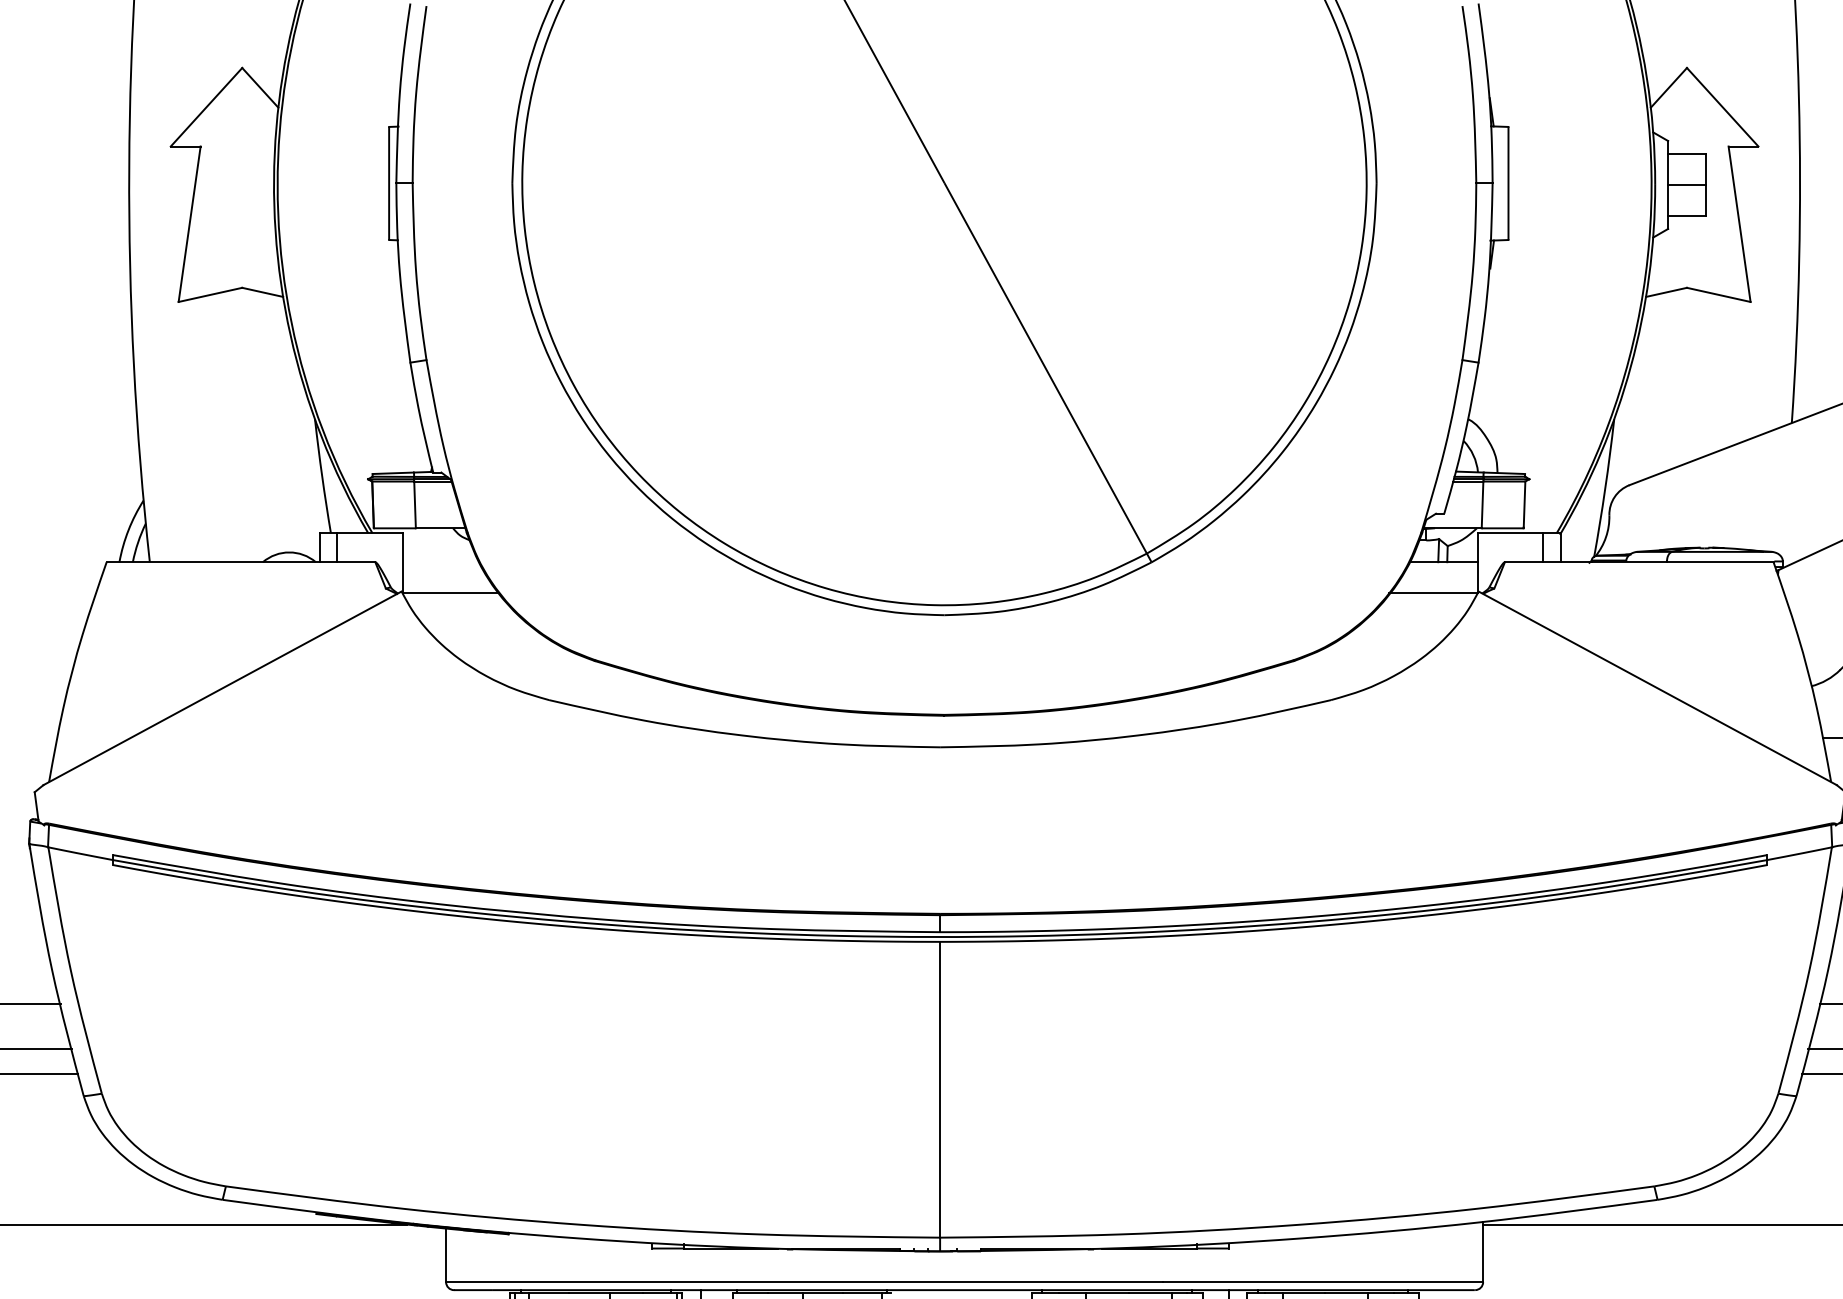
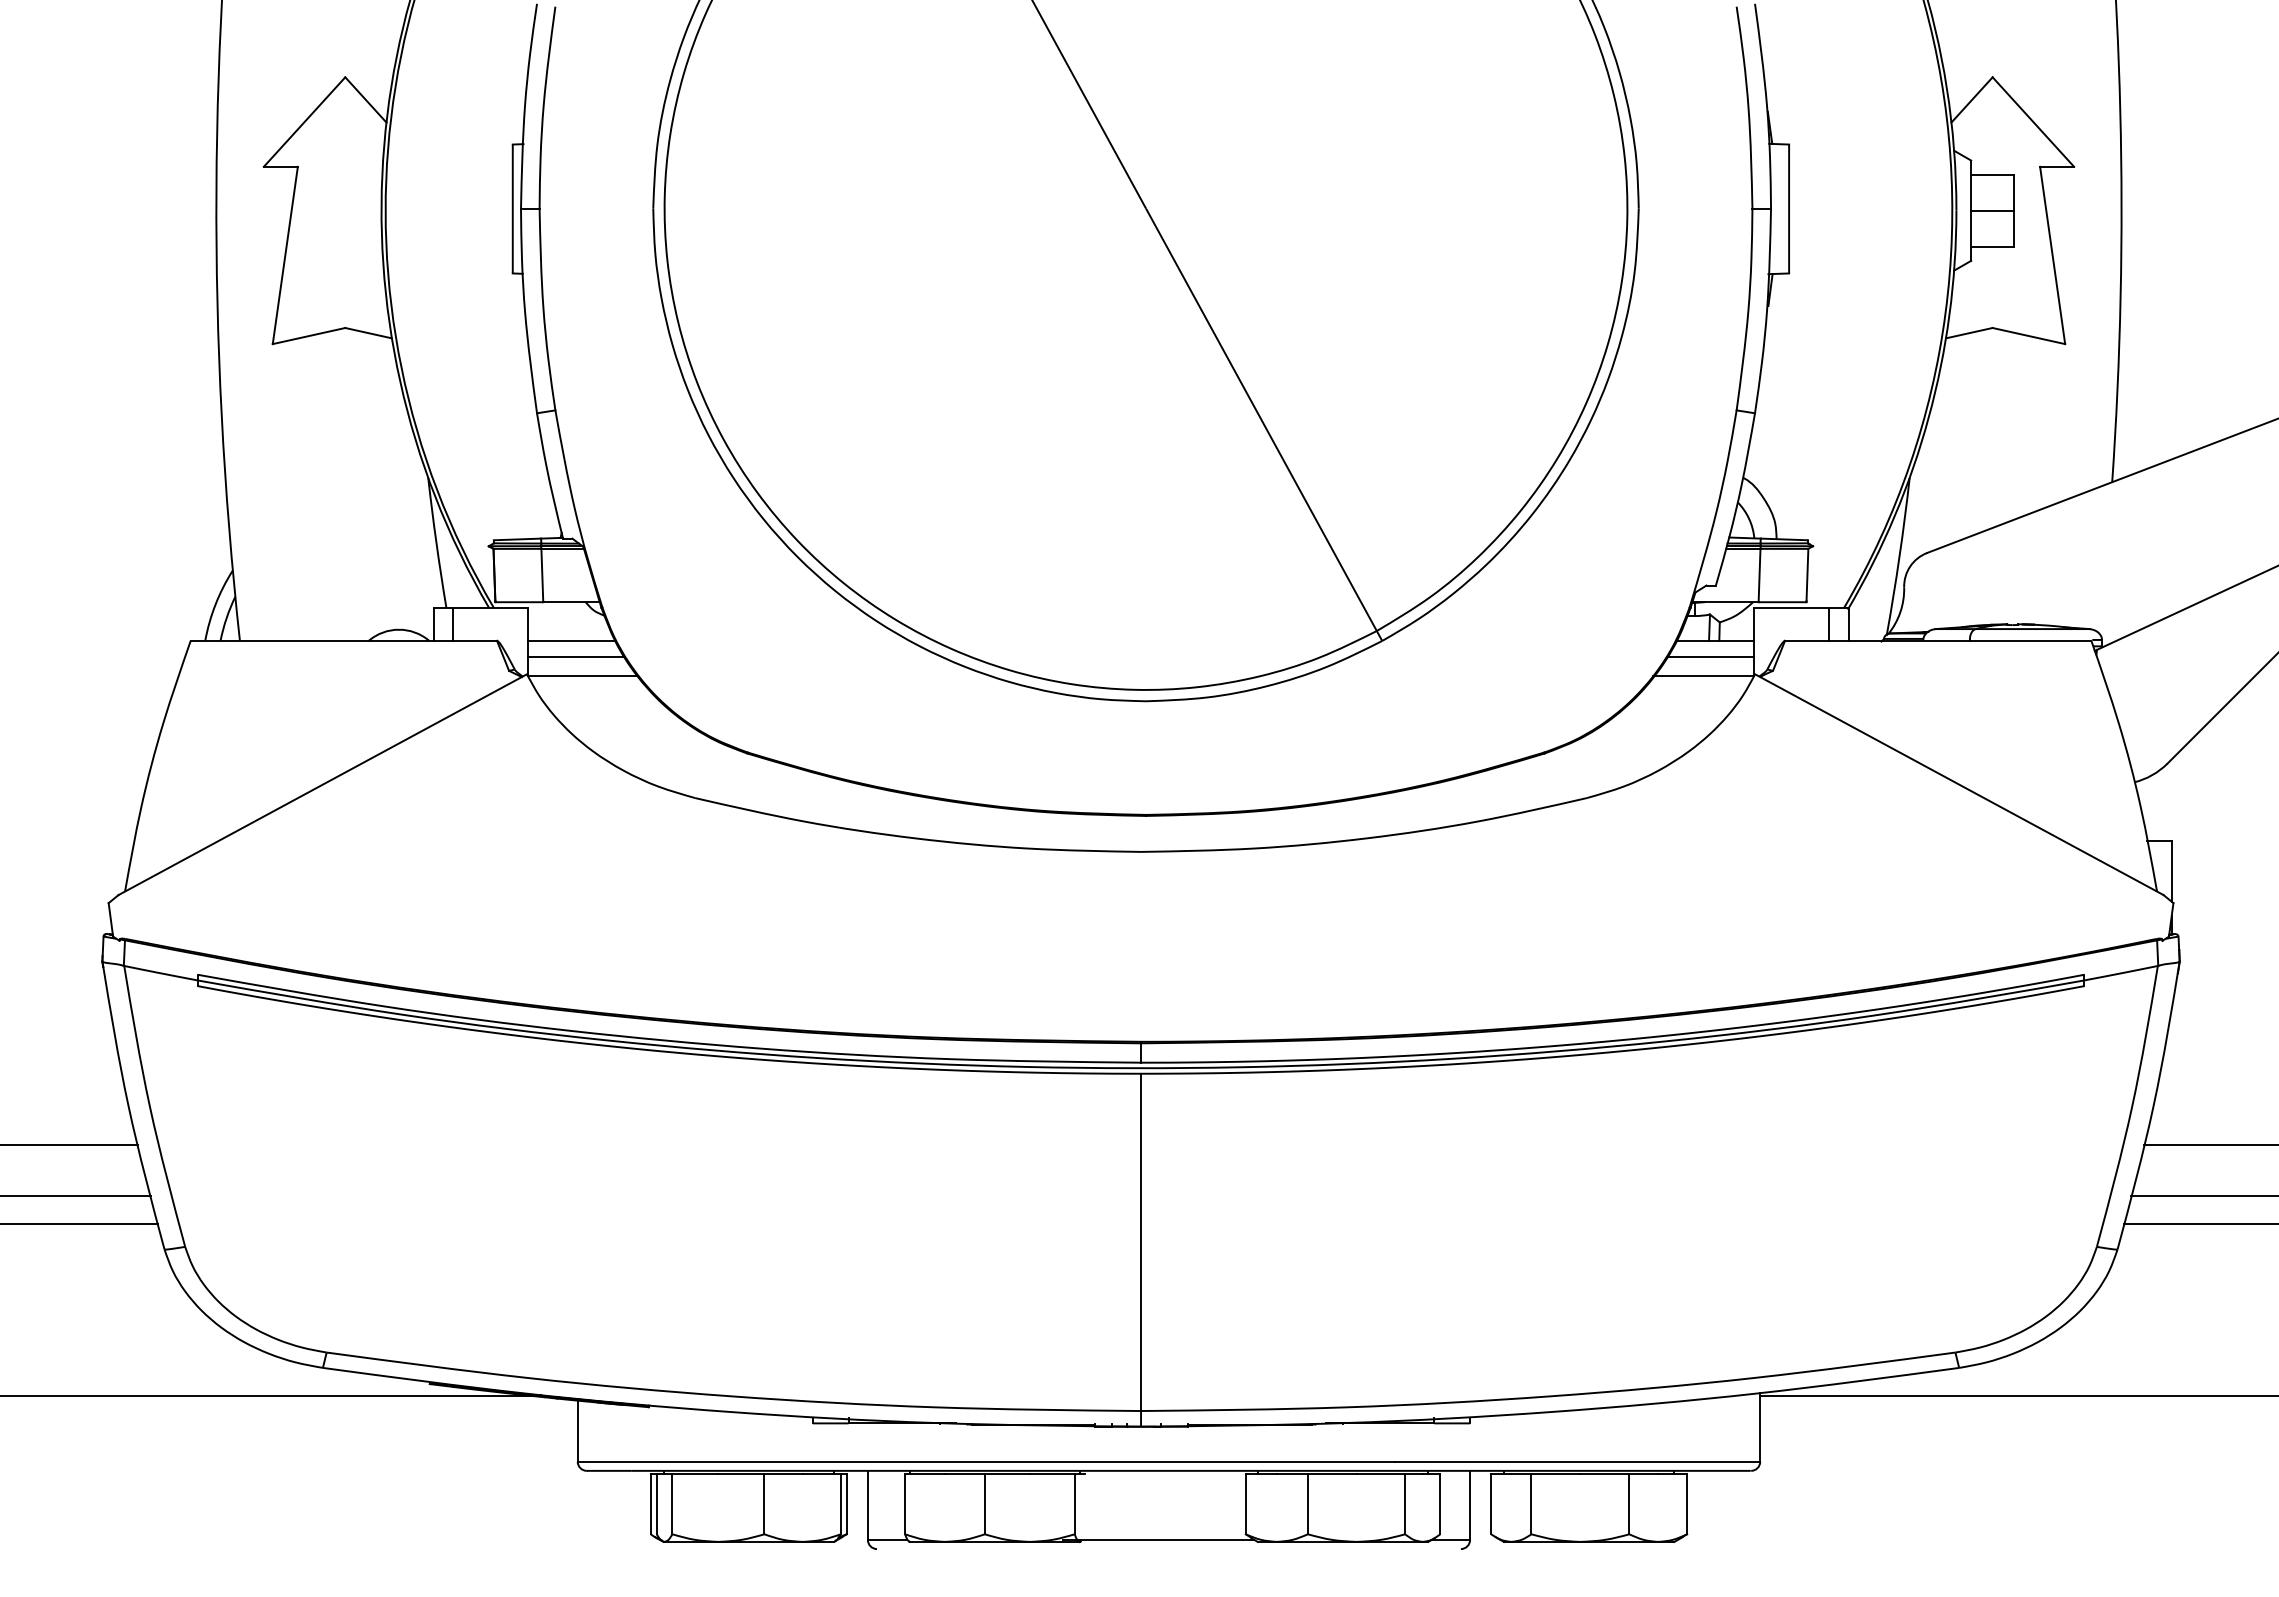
line: (440, 561) -> (571, 640), added
line: (445, 576) -> (576, 657), added
line: (1439, 576) -> (1710, 657), added

